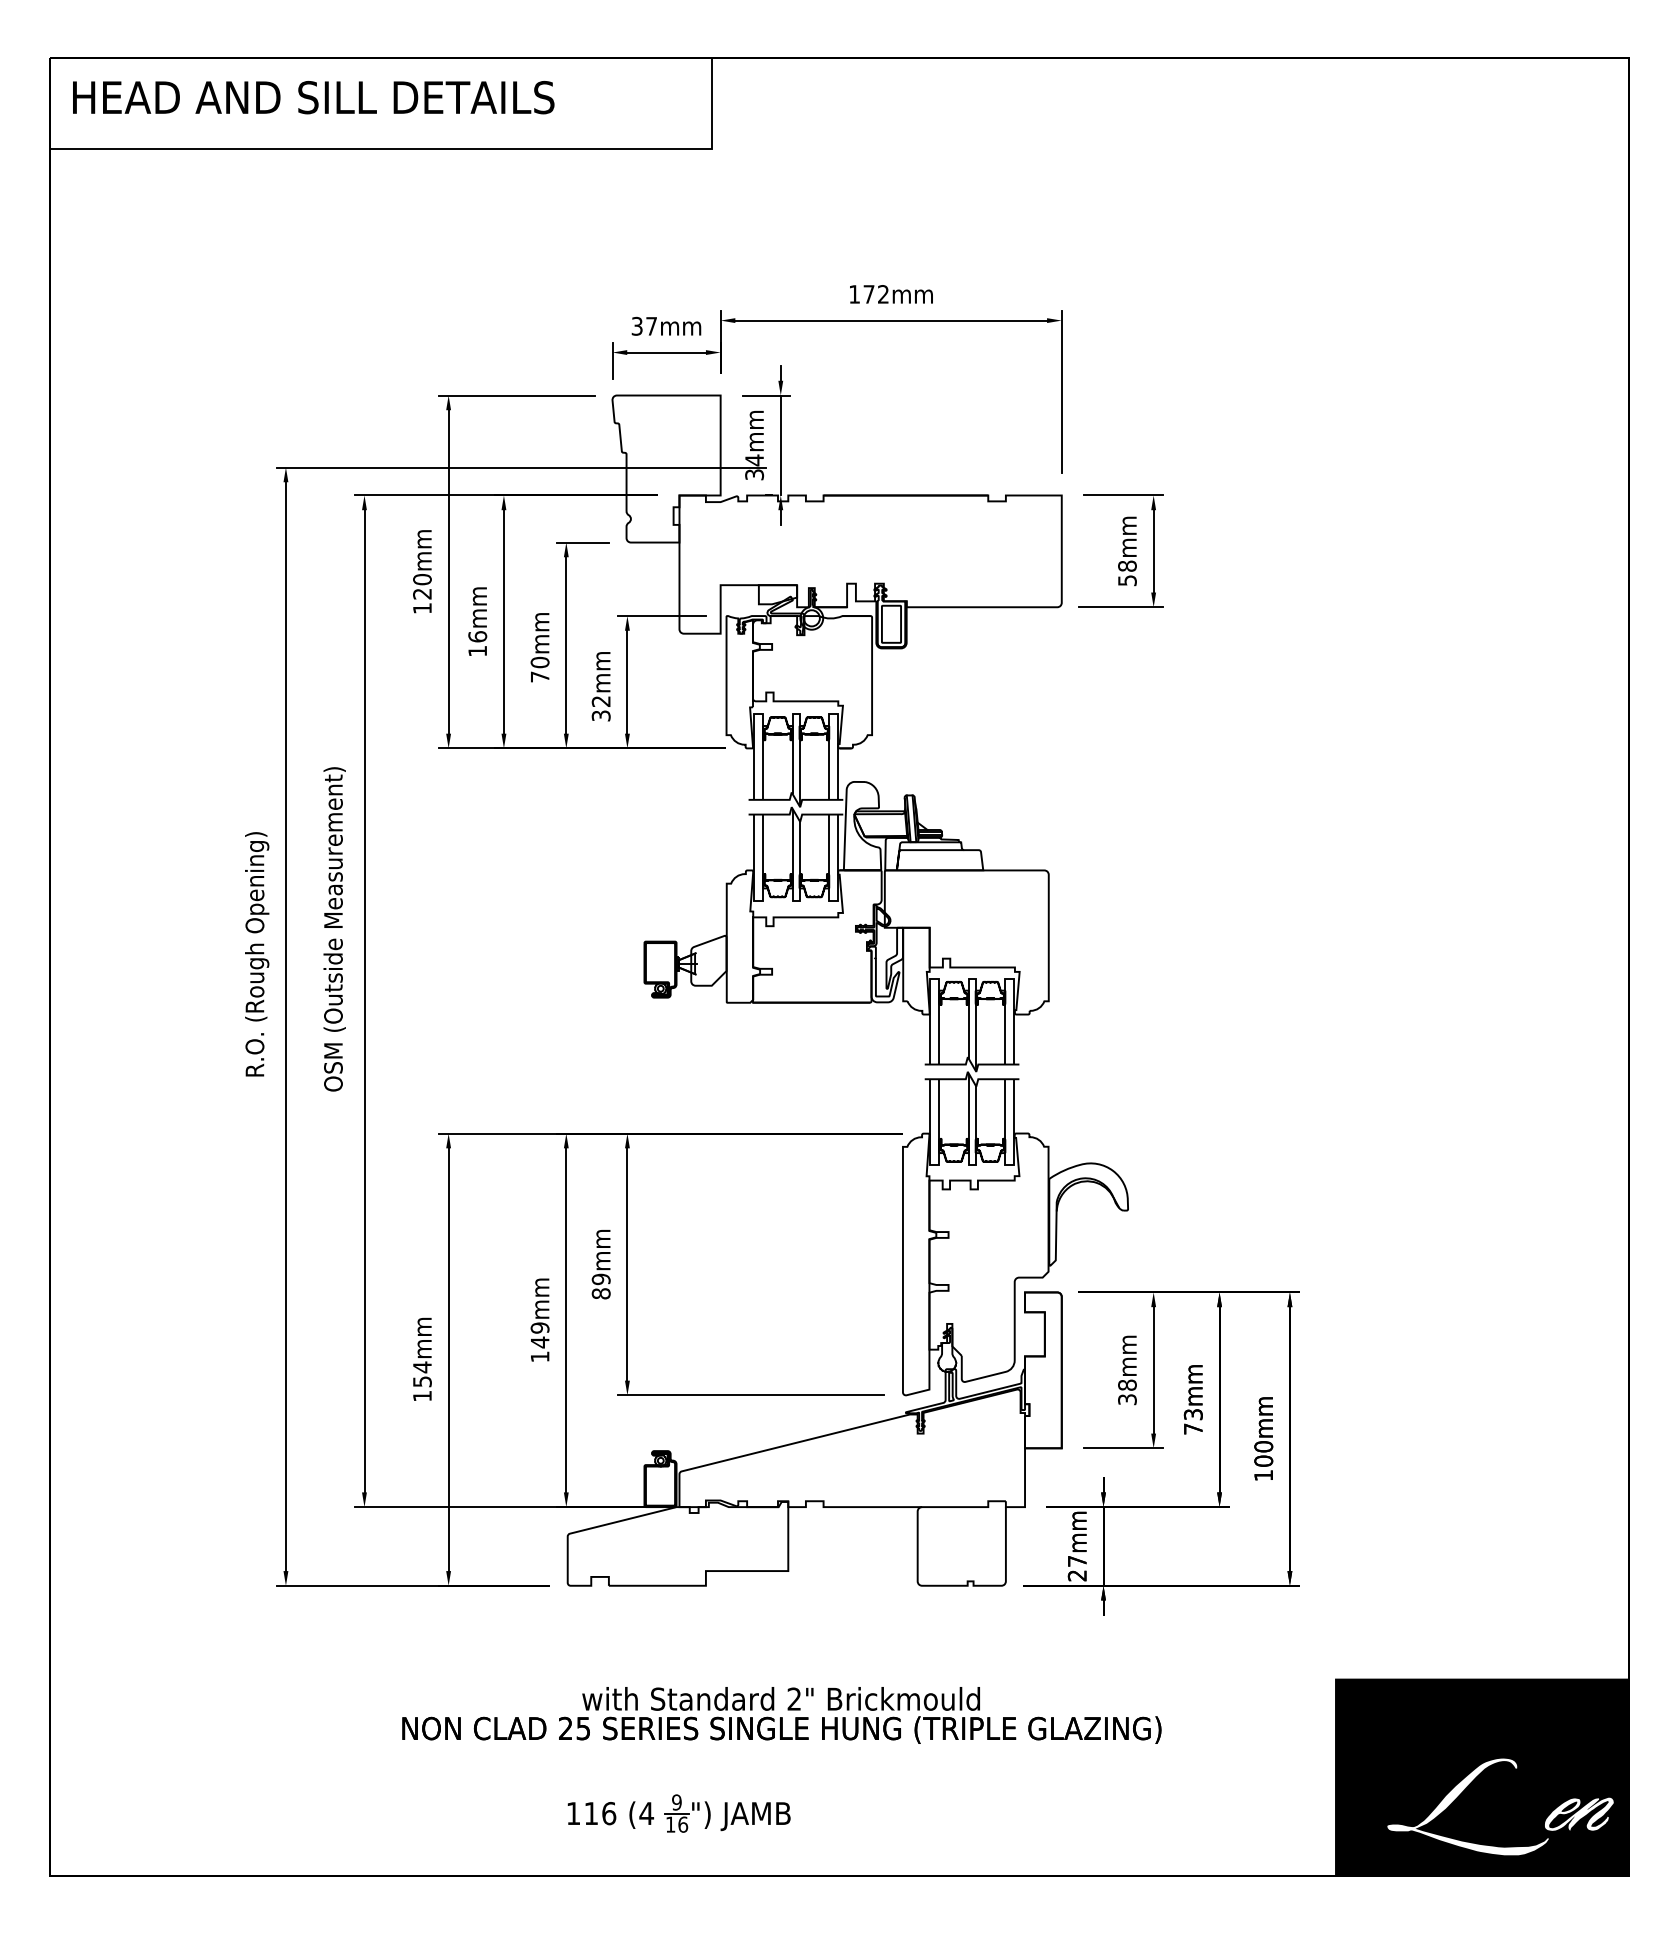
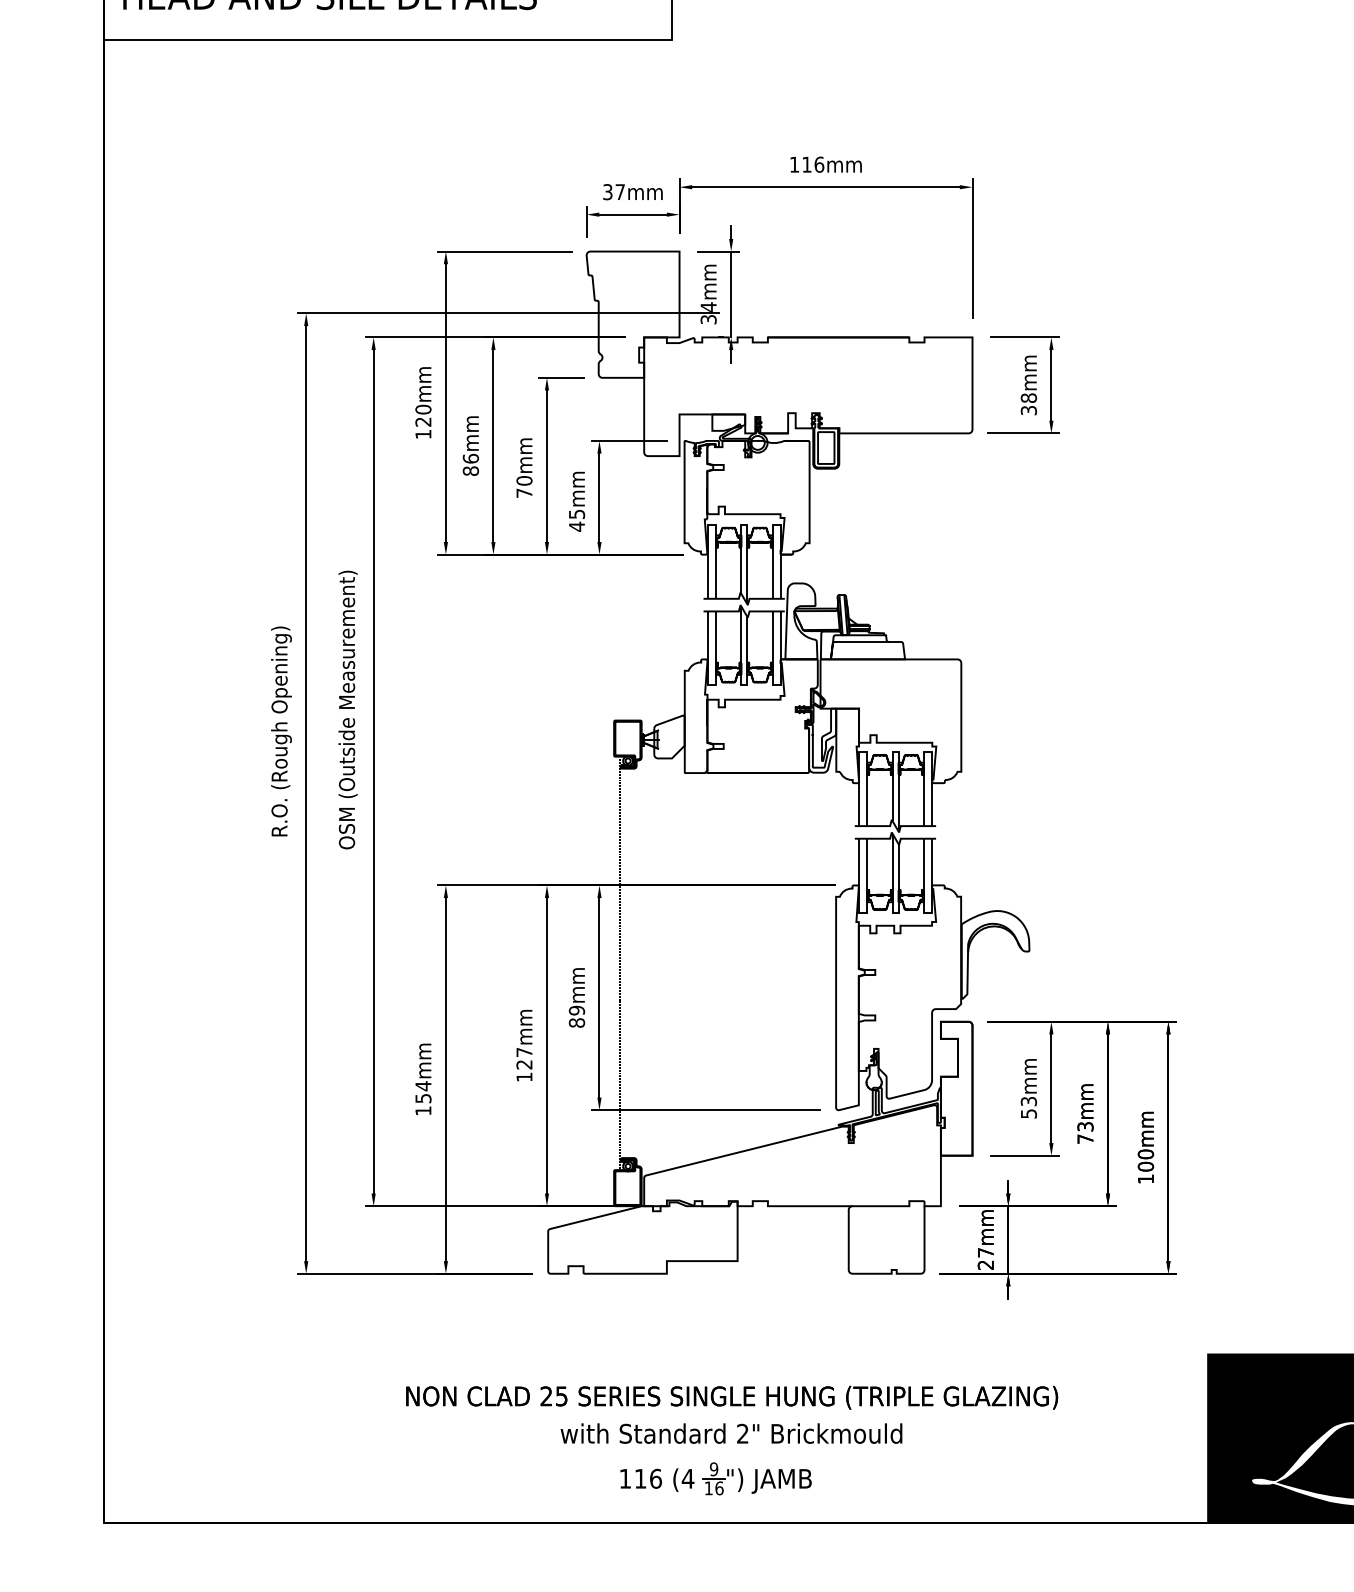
text: (876, 294) -> (813, 164), 172mm -> 116mm
text: (1127, 580) -> (1028, 410), 58mm -> 38mm
text: (477, 650) -> (470, 470), 16mm -> 86mm
text: (600, 708) -> (576, 520), 32mm -> 45mm
line: (651, 1225) -> (620, 964), added
text: (539, 1335) -> (523, 1058), 149mm -> 127mm
text: (1127, 1391) -> (1028, 1106), 38mm -> 53mm
text: (780, 1698) -> (730, 1433), moved
part: (678, 1813) -> (715, 1478), moved

